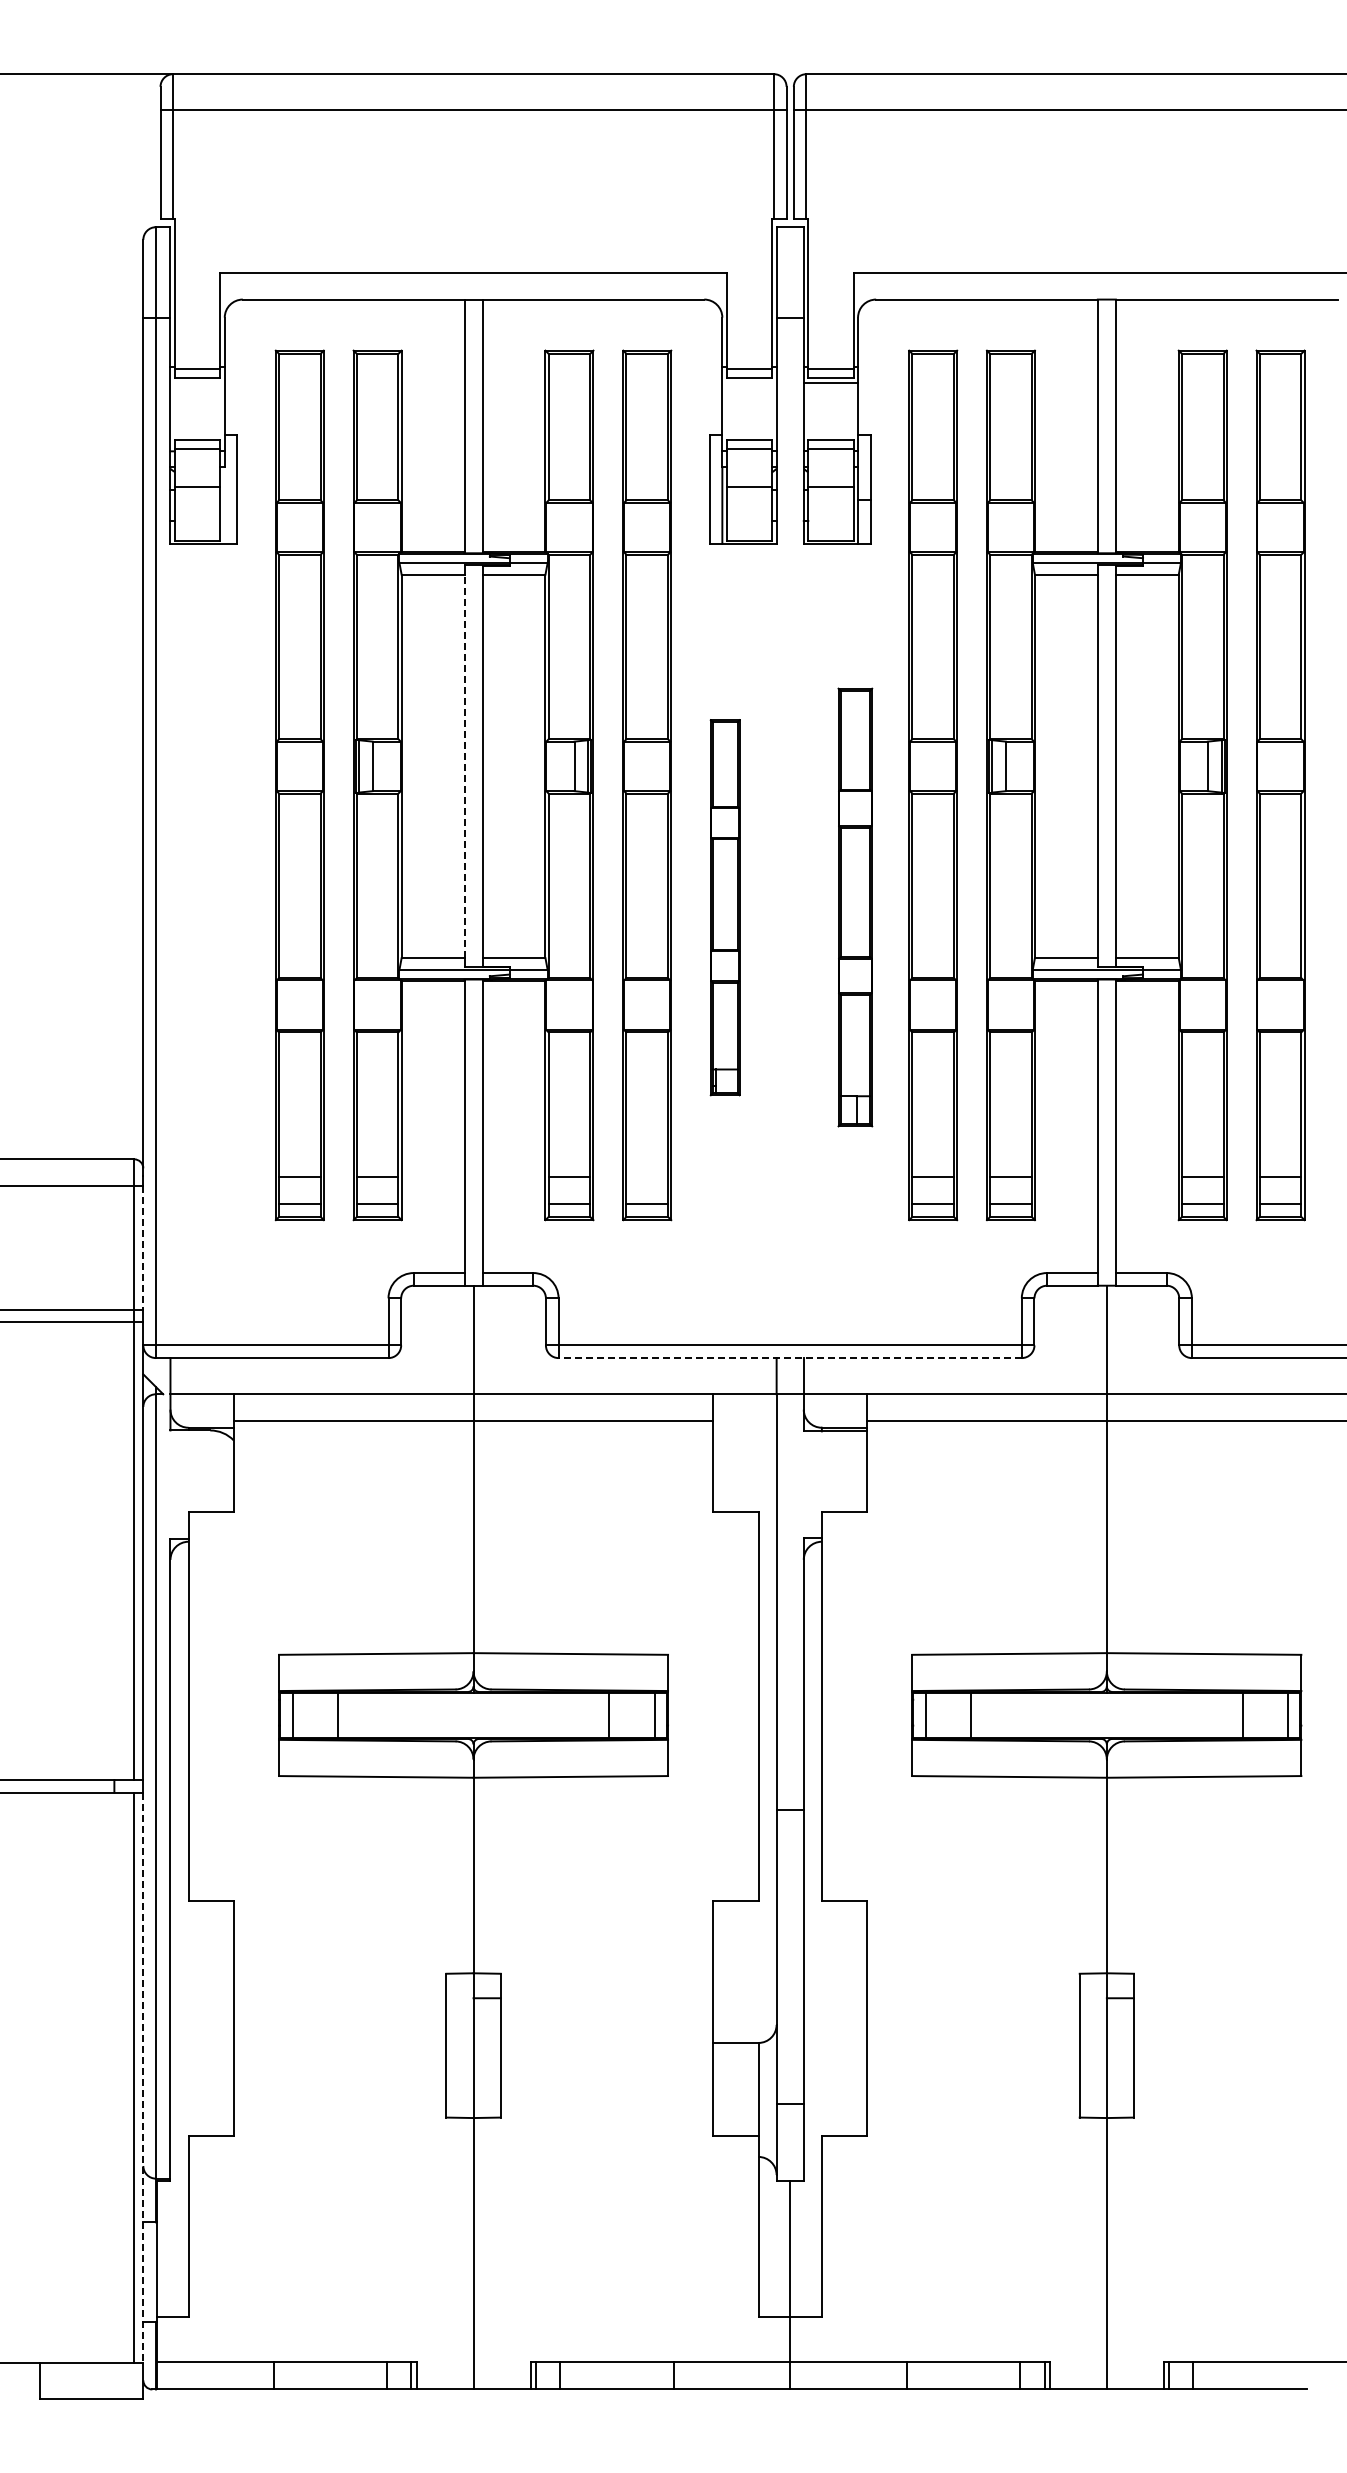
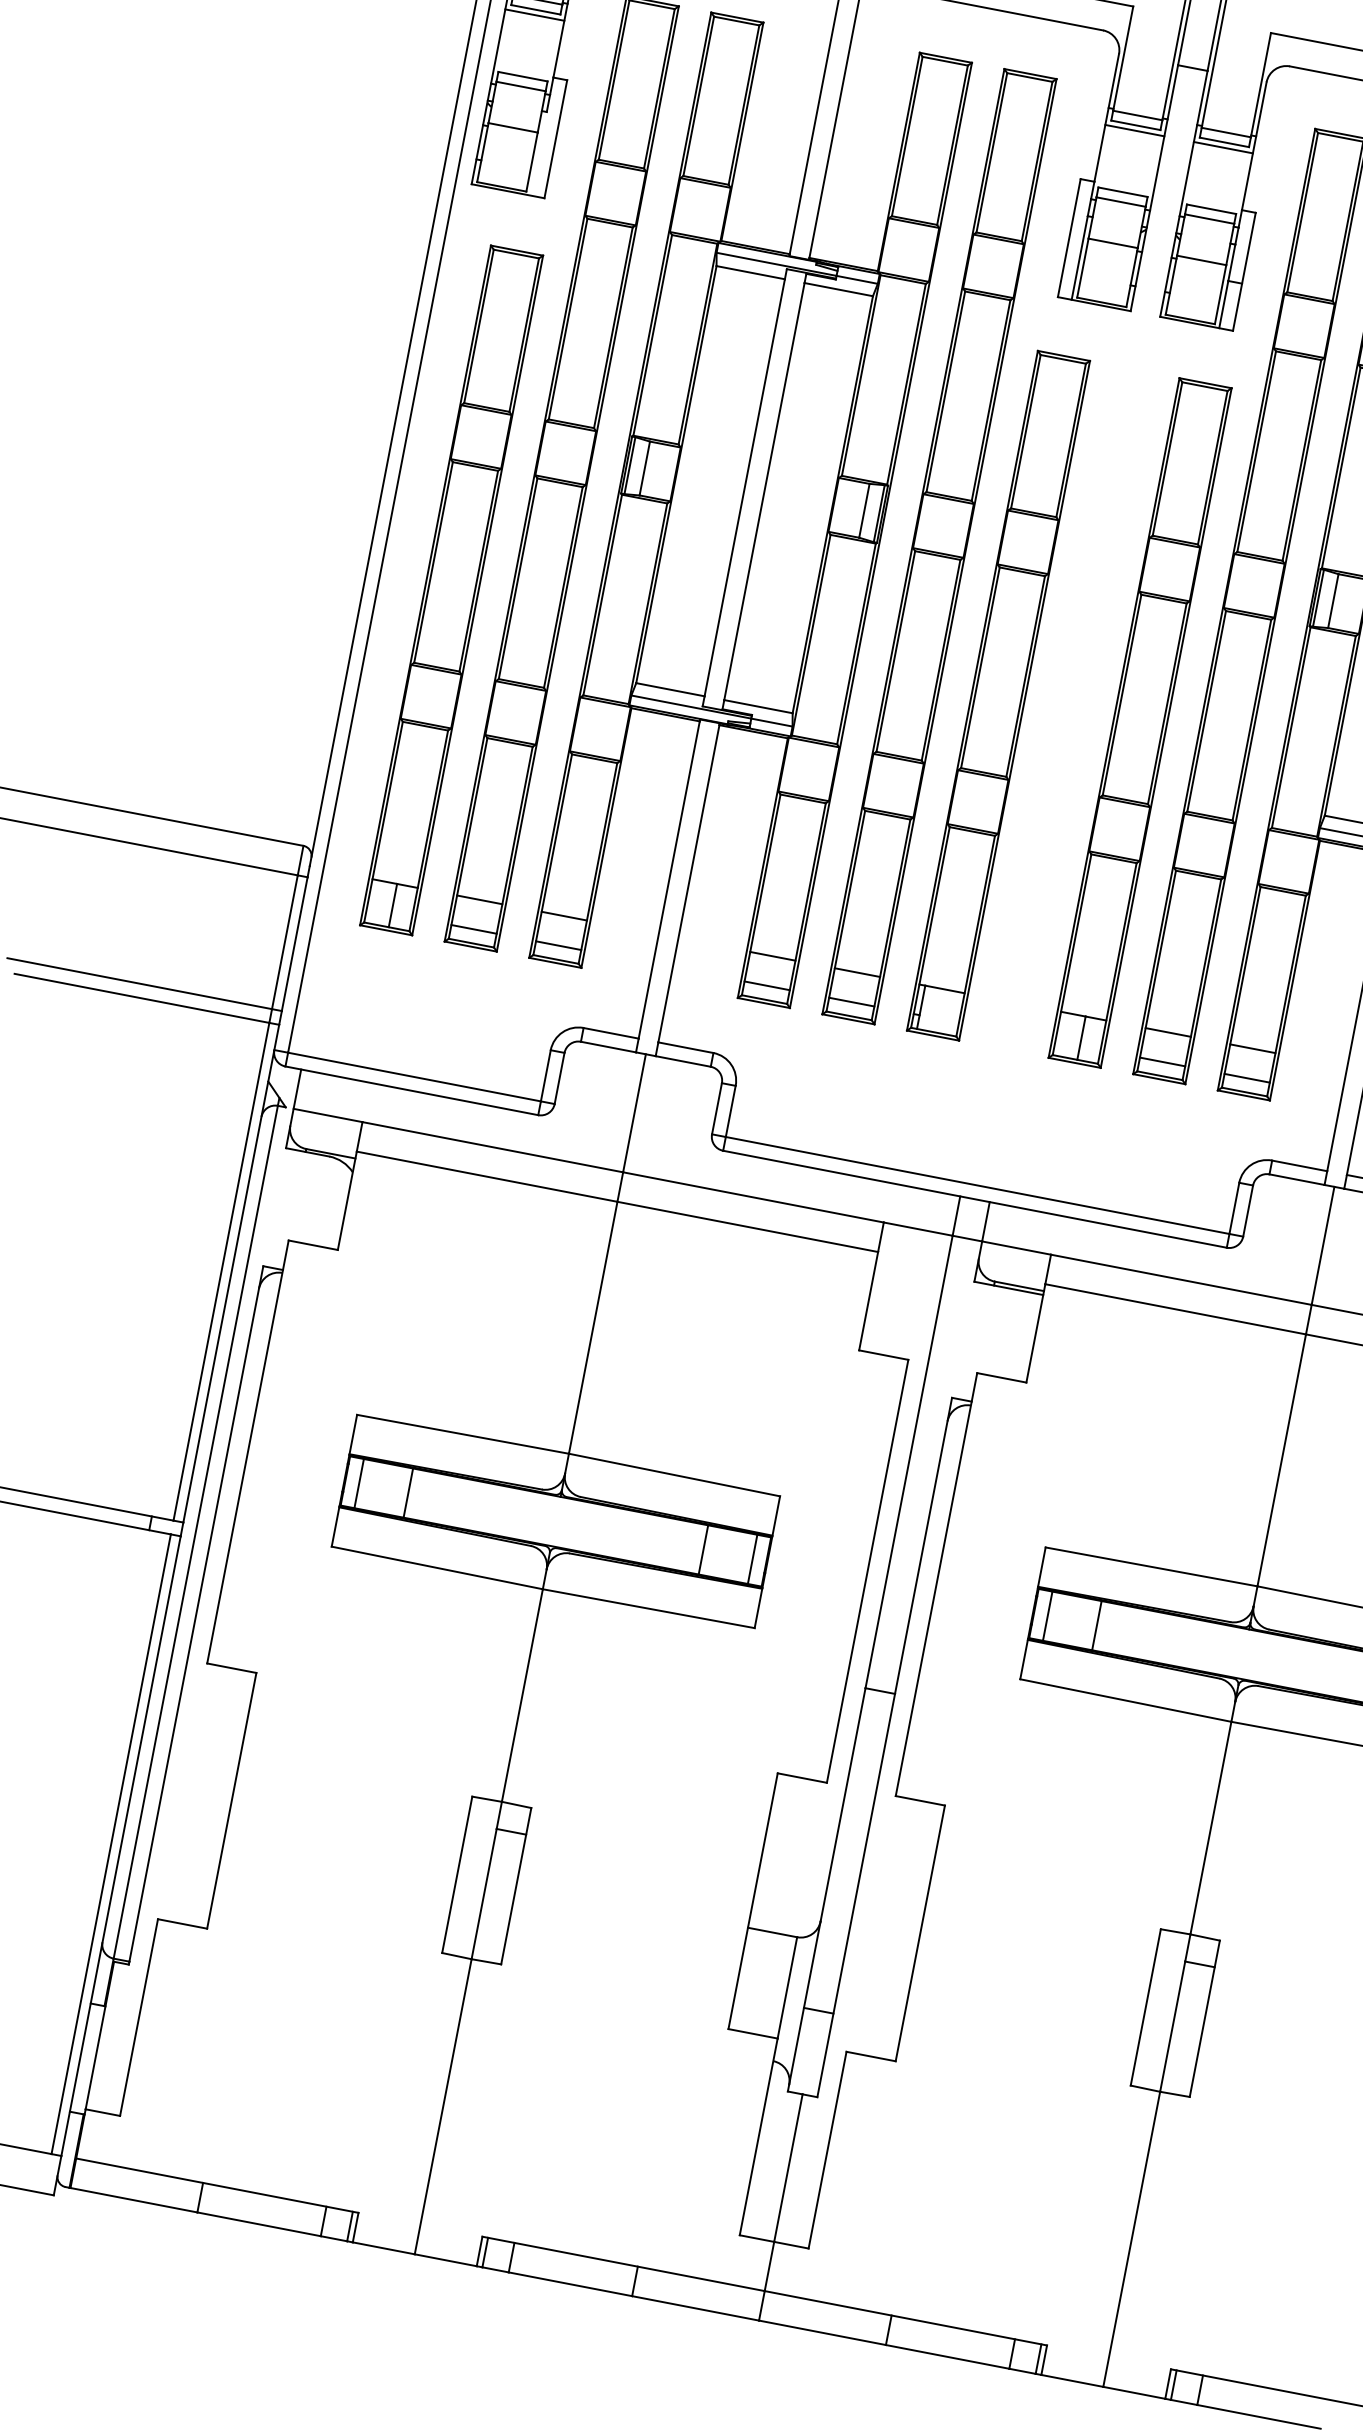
line: (197, 383) -> (534, 15), added
line: (749, 383) -> (1134, 131), added
line: (464, 766) -> (744, 487), dashed -> solid
part: (221, 907) -> (451, 590), added
part: (725, 907) -> (998, 695), size x1.67
part: (855, 907) -> (1140, 723), size x1.43
line: (647, 1177) -> (857, 973), added
line: (143, 1248) -> (294, 944), dashed -> solid
line: (790, 1358) -> (975, 1199), dashed -> solid
line: (143, 2077) -> (121, 1846), dashed -> solid

